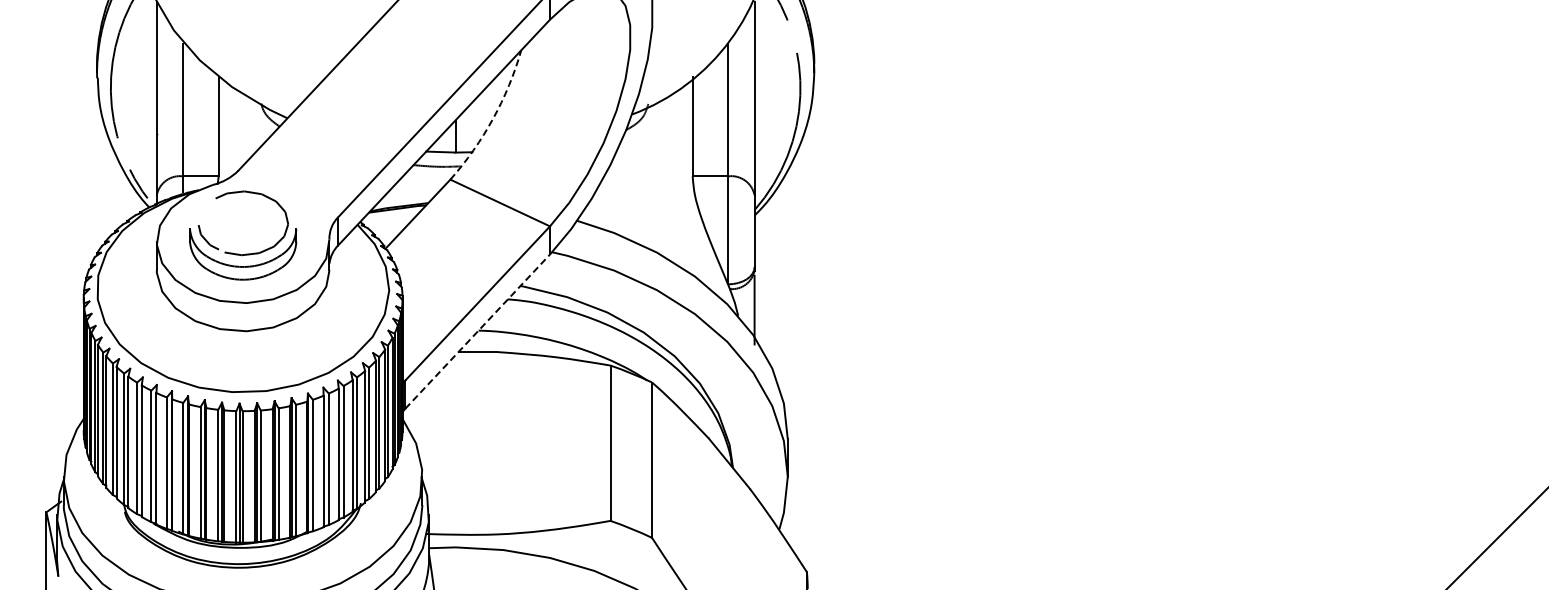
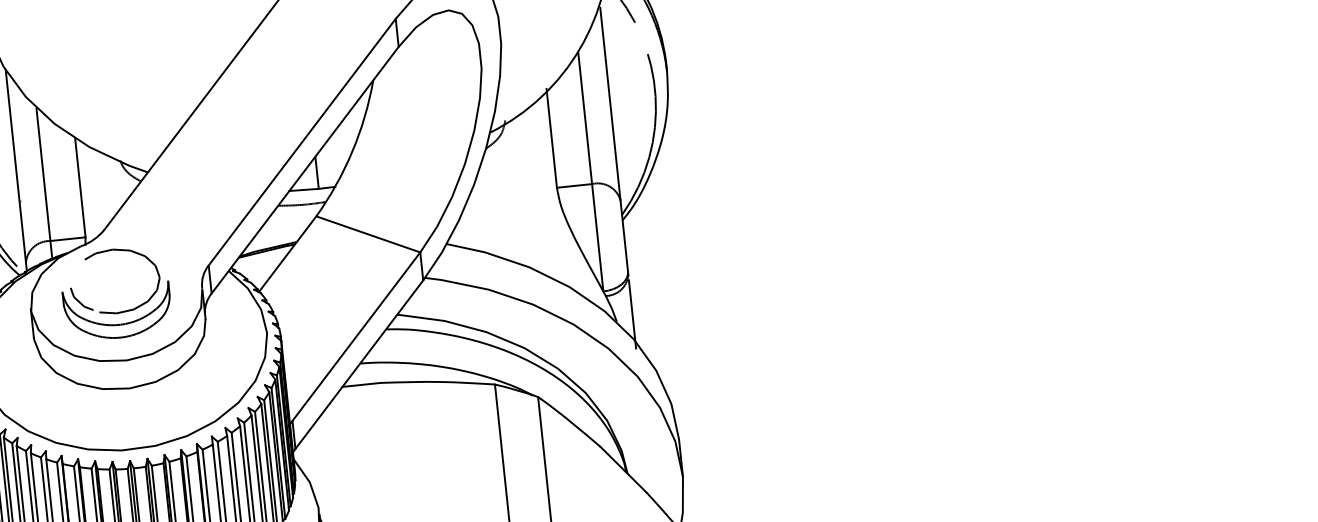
arc: (493, 118) -> (352, 151), dashed -> solid
line: (477, 331) -> (359, 364), dashed -> solid

